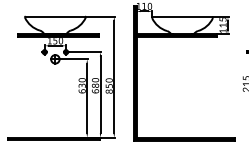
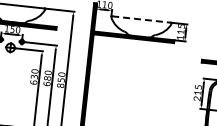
line: (182, 17) -> (141, 19), solid -> dashed

